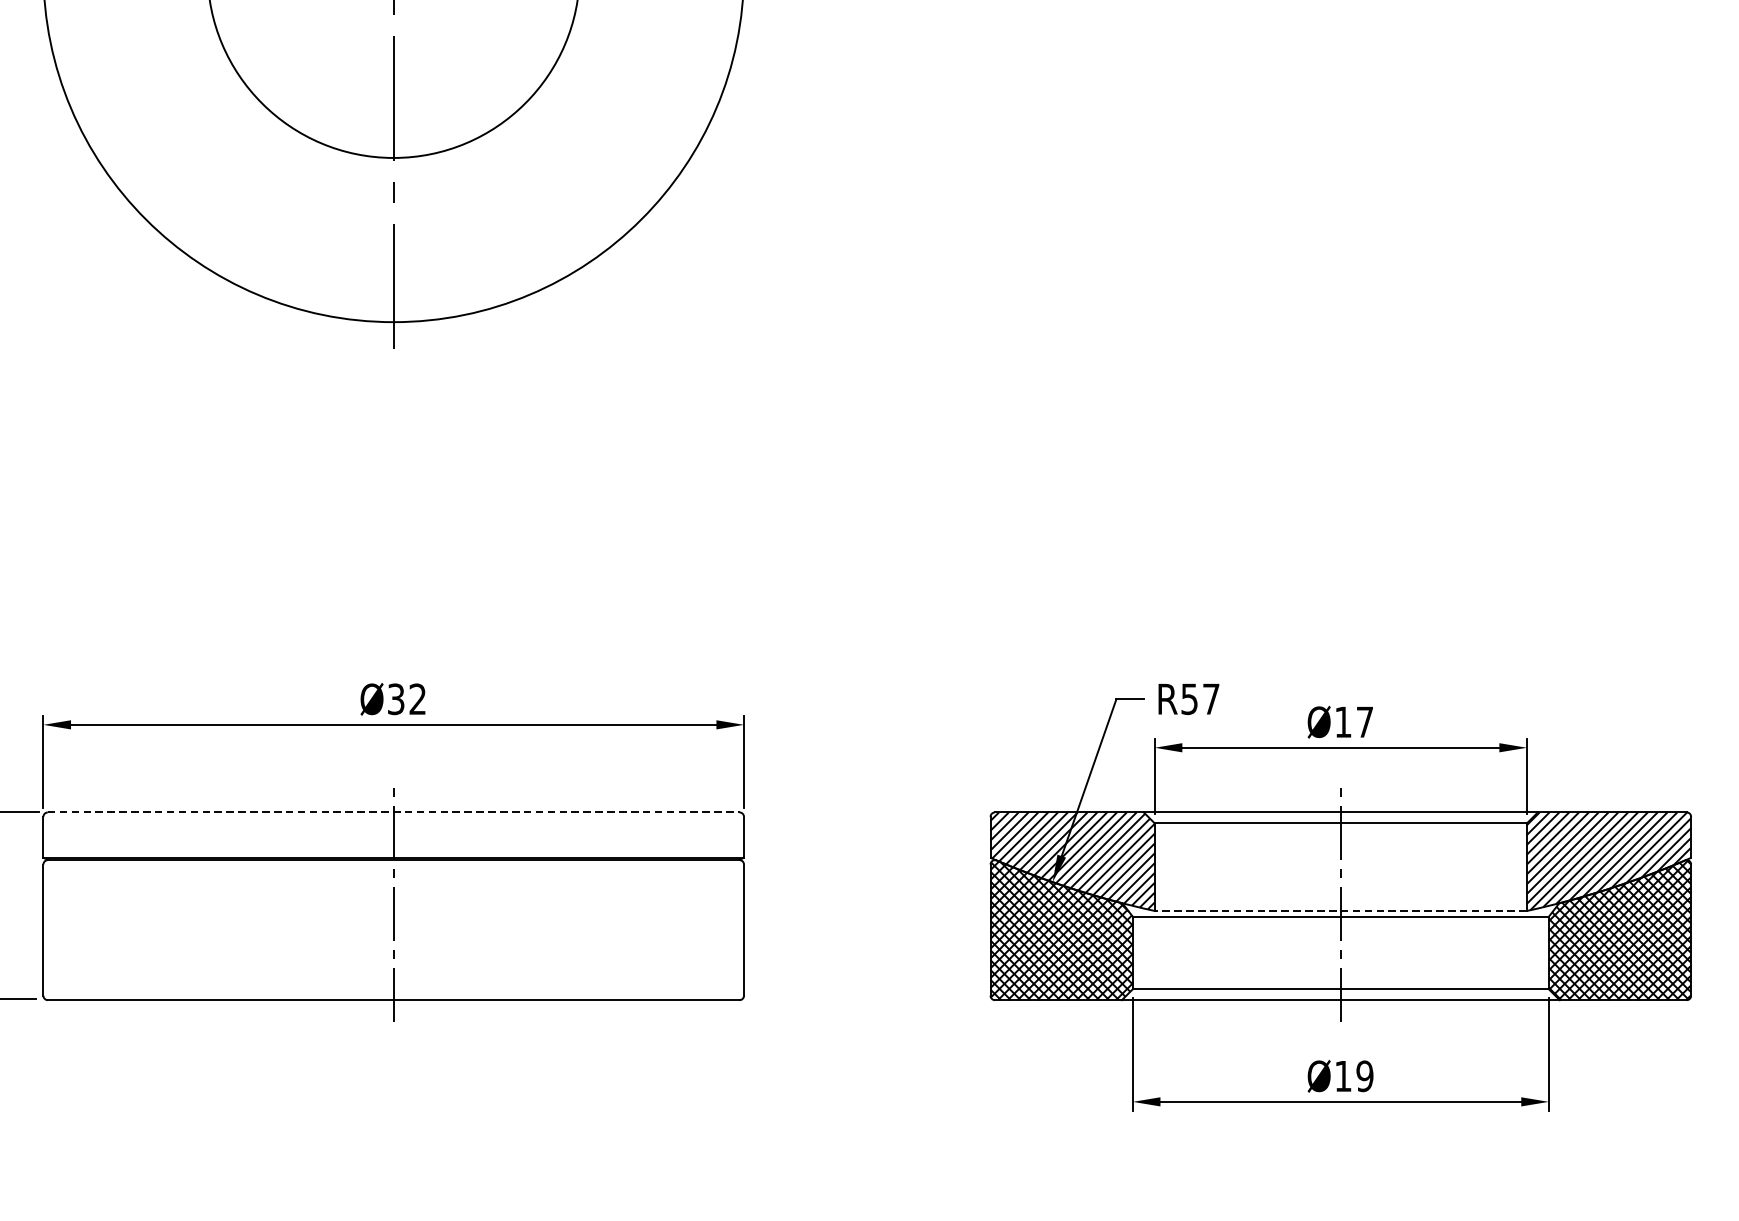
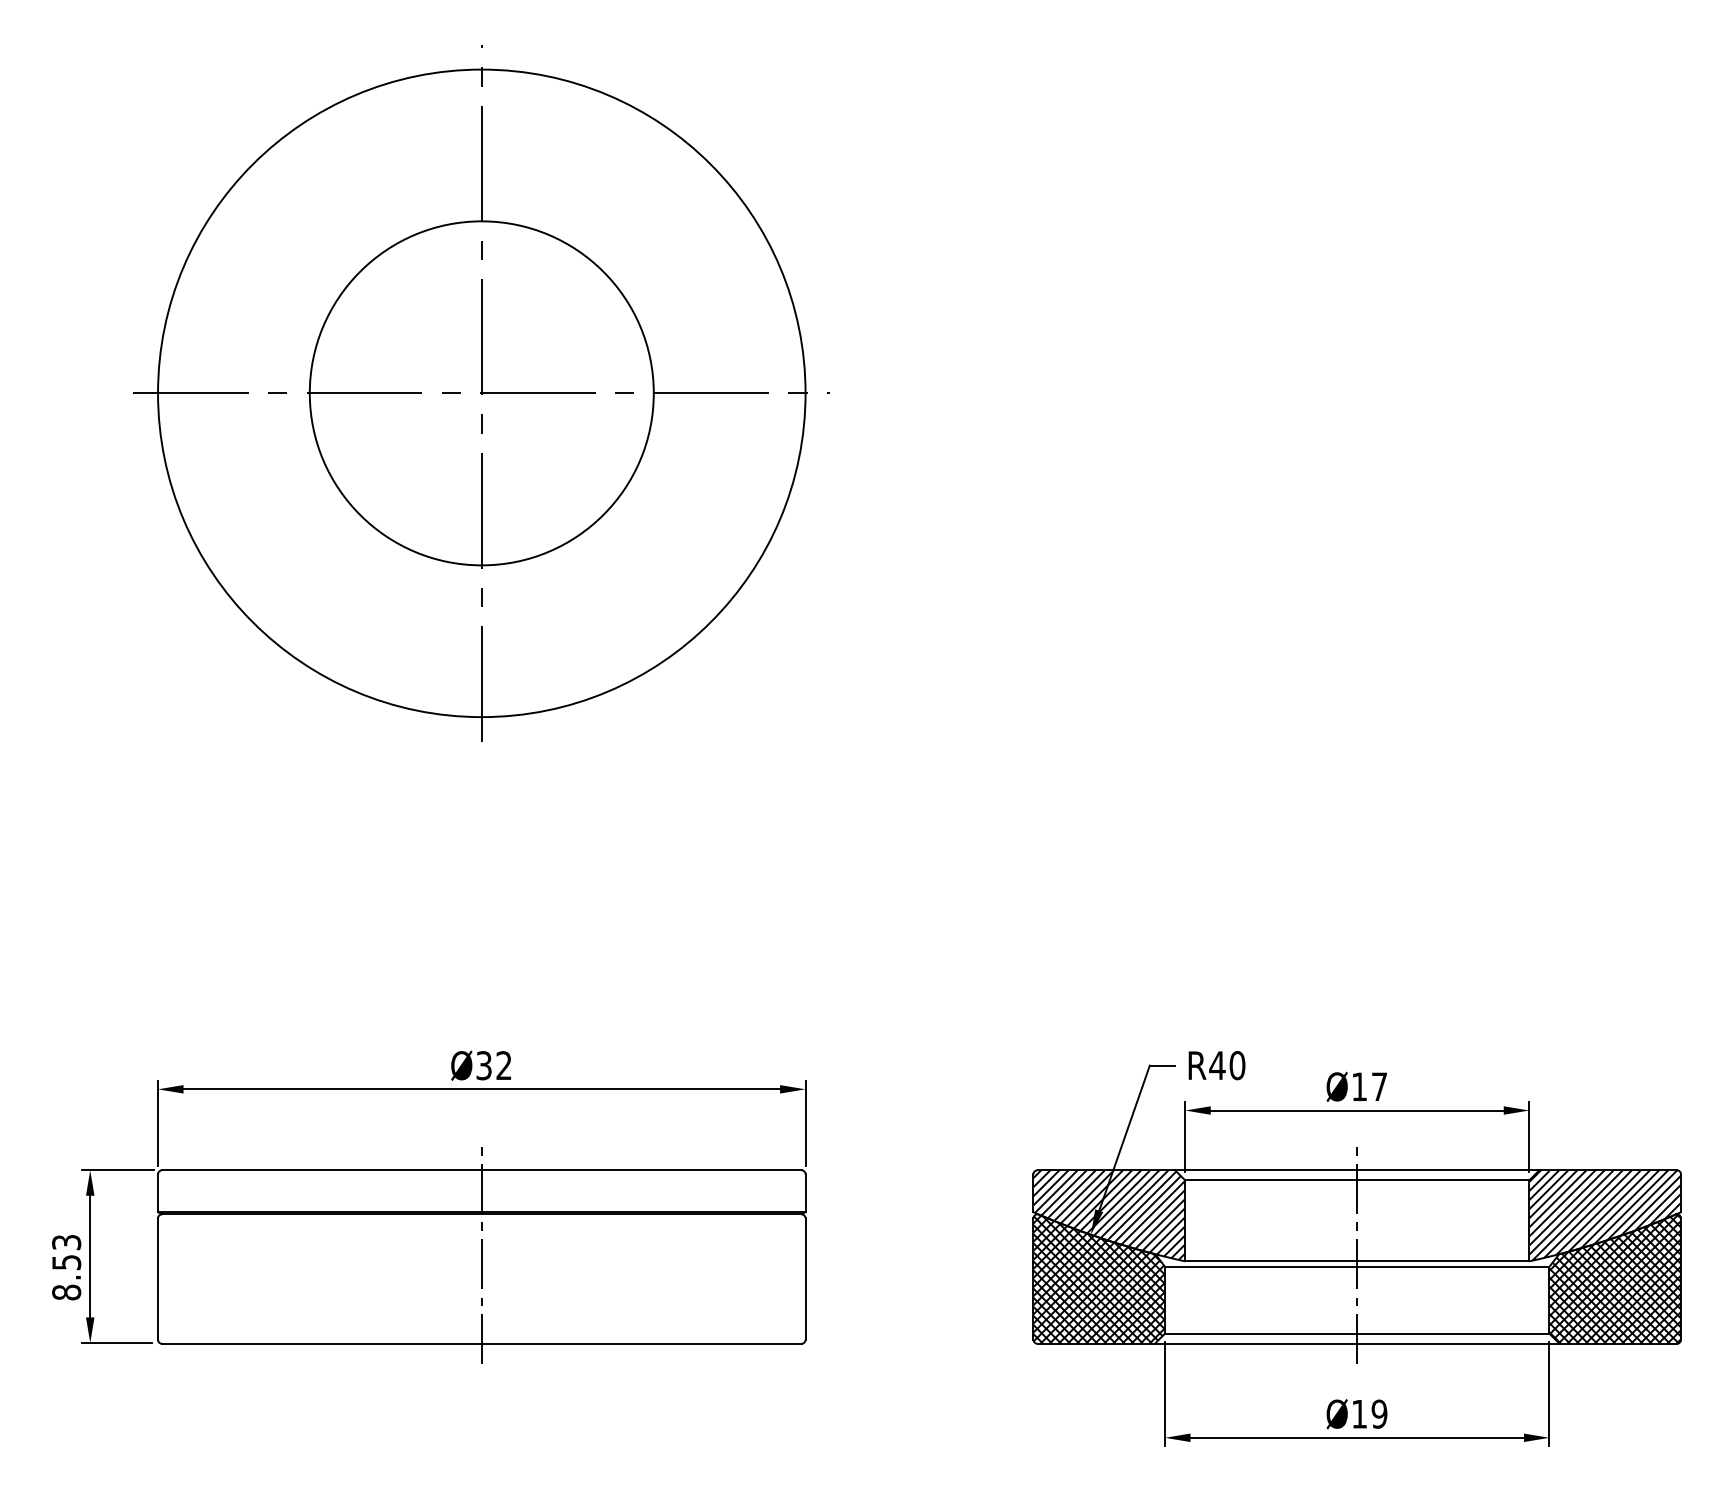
text: (1200, 699) -> (1227, 1065), R57 -> R40
line: (393, 812) -> (481, 1170), dashed -> solid
line: (1341, 911) -> (1357, 1261), dashed -> solid

